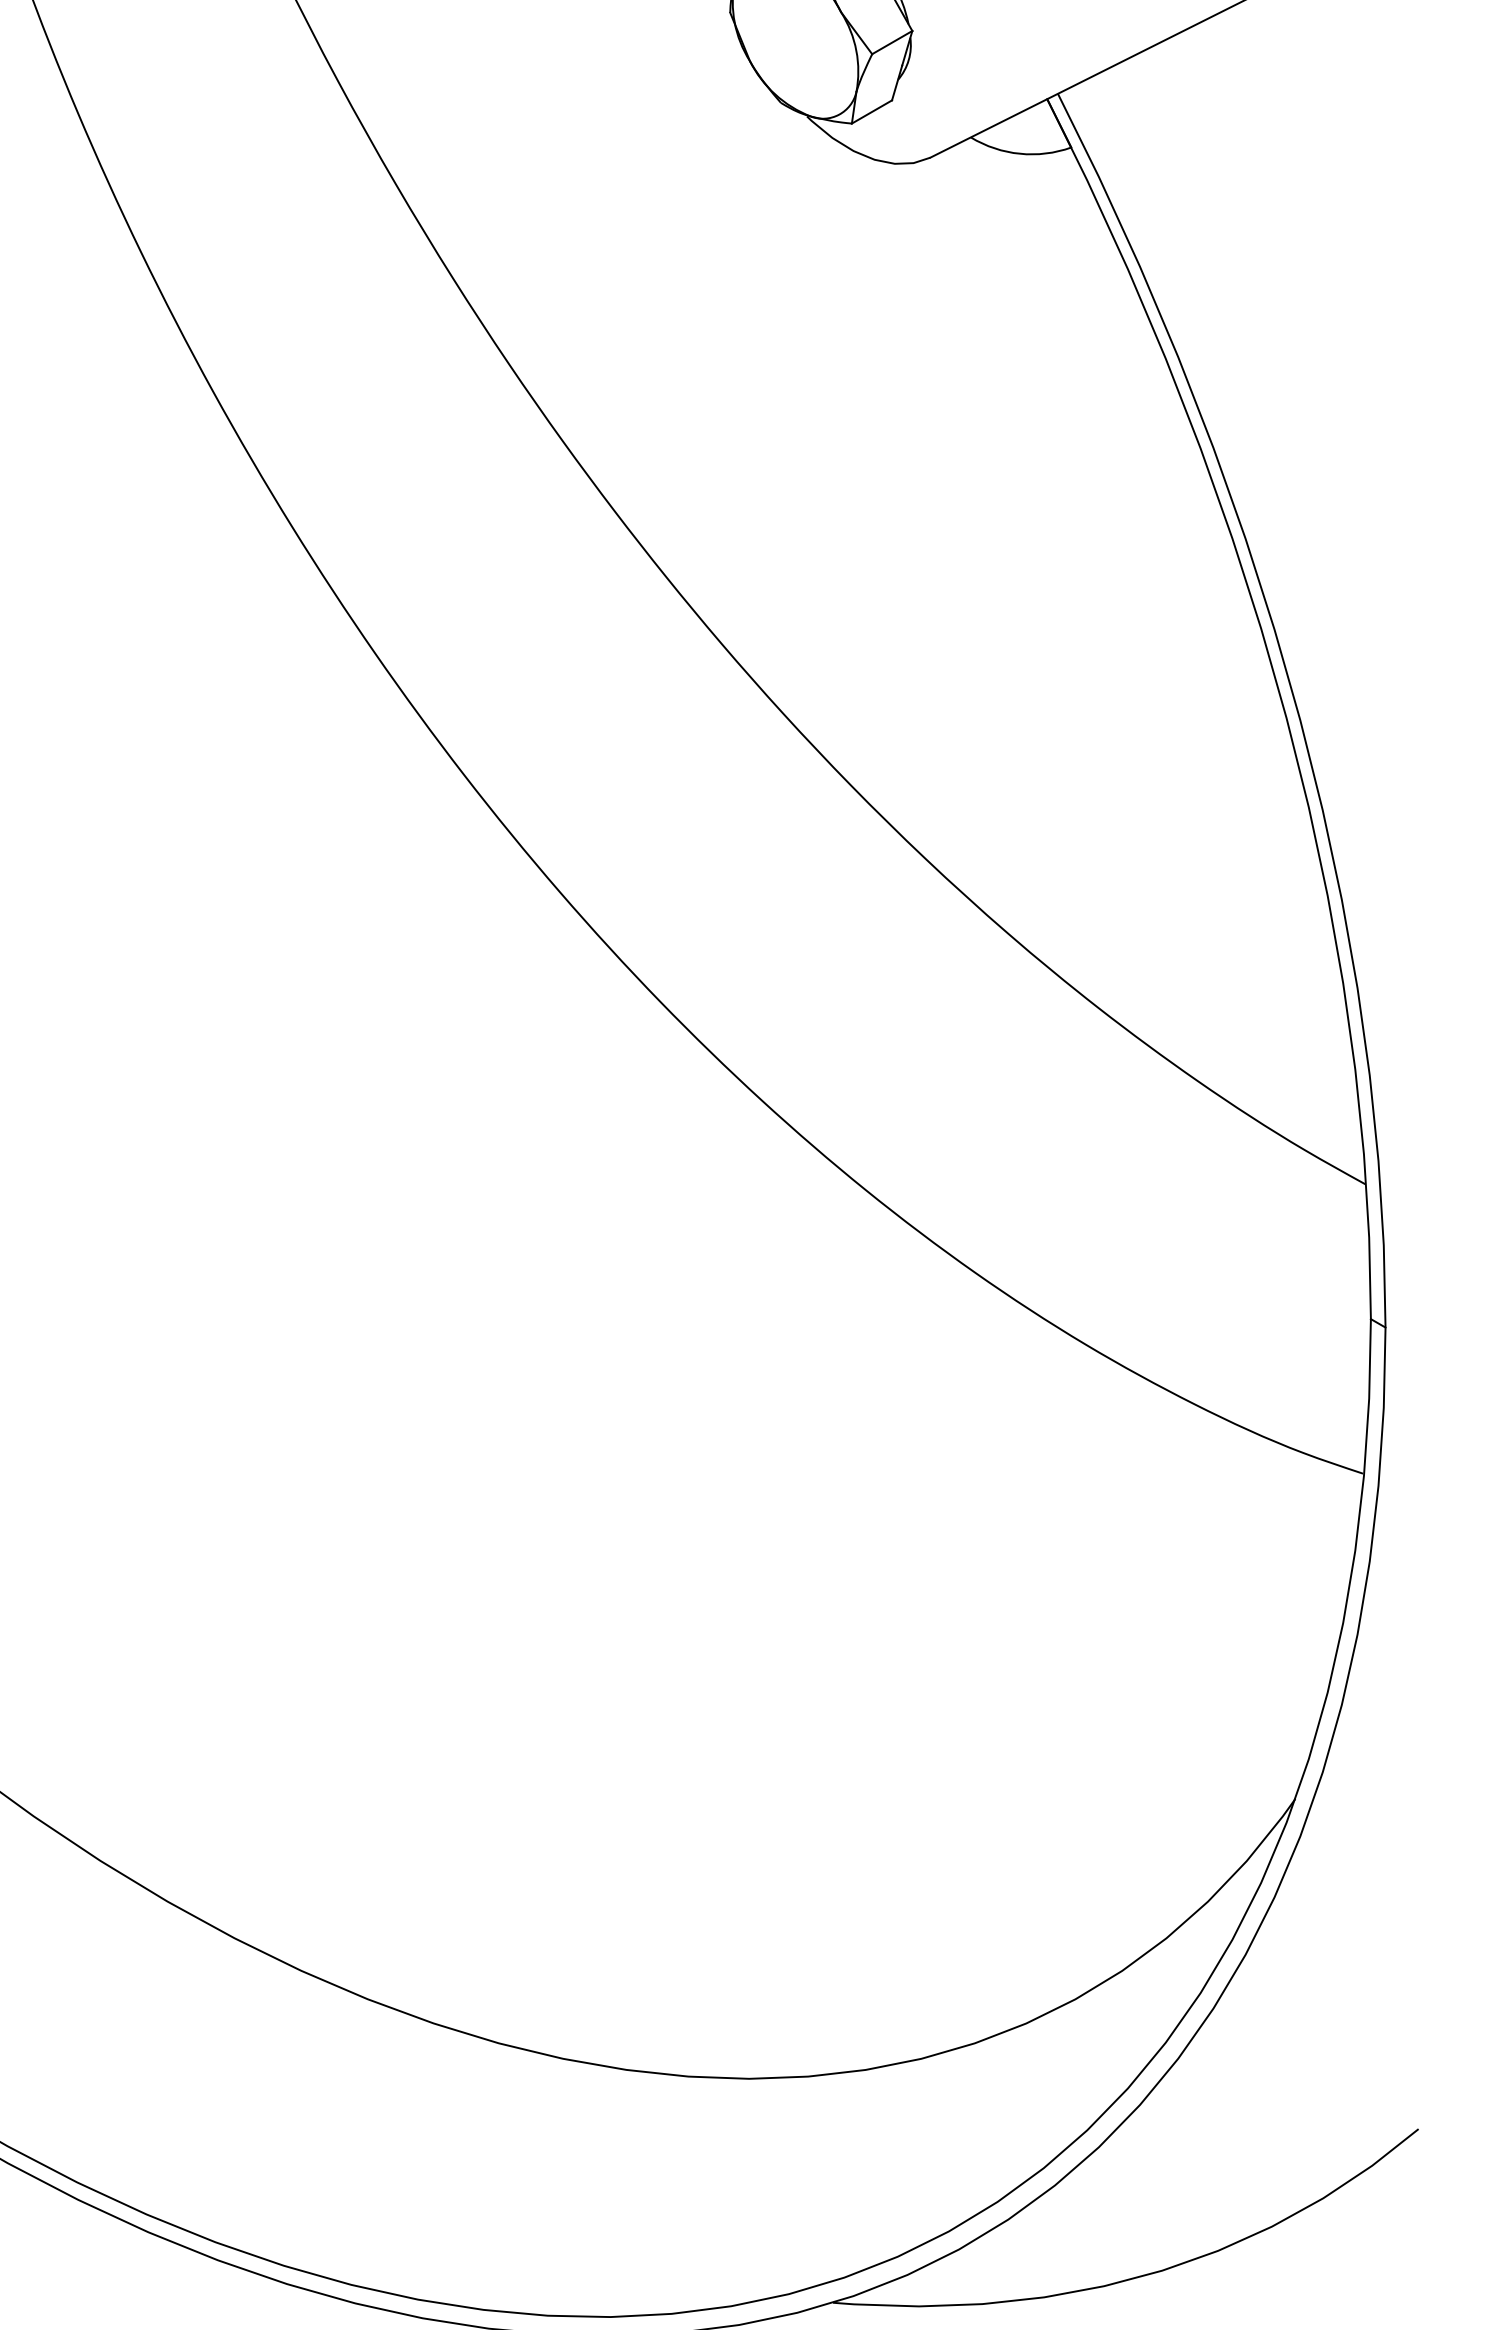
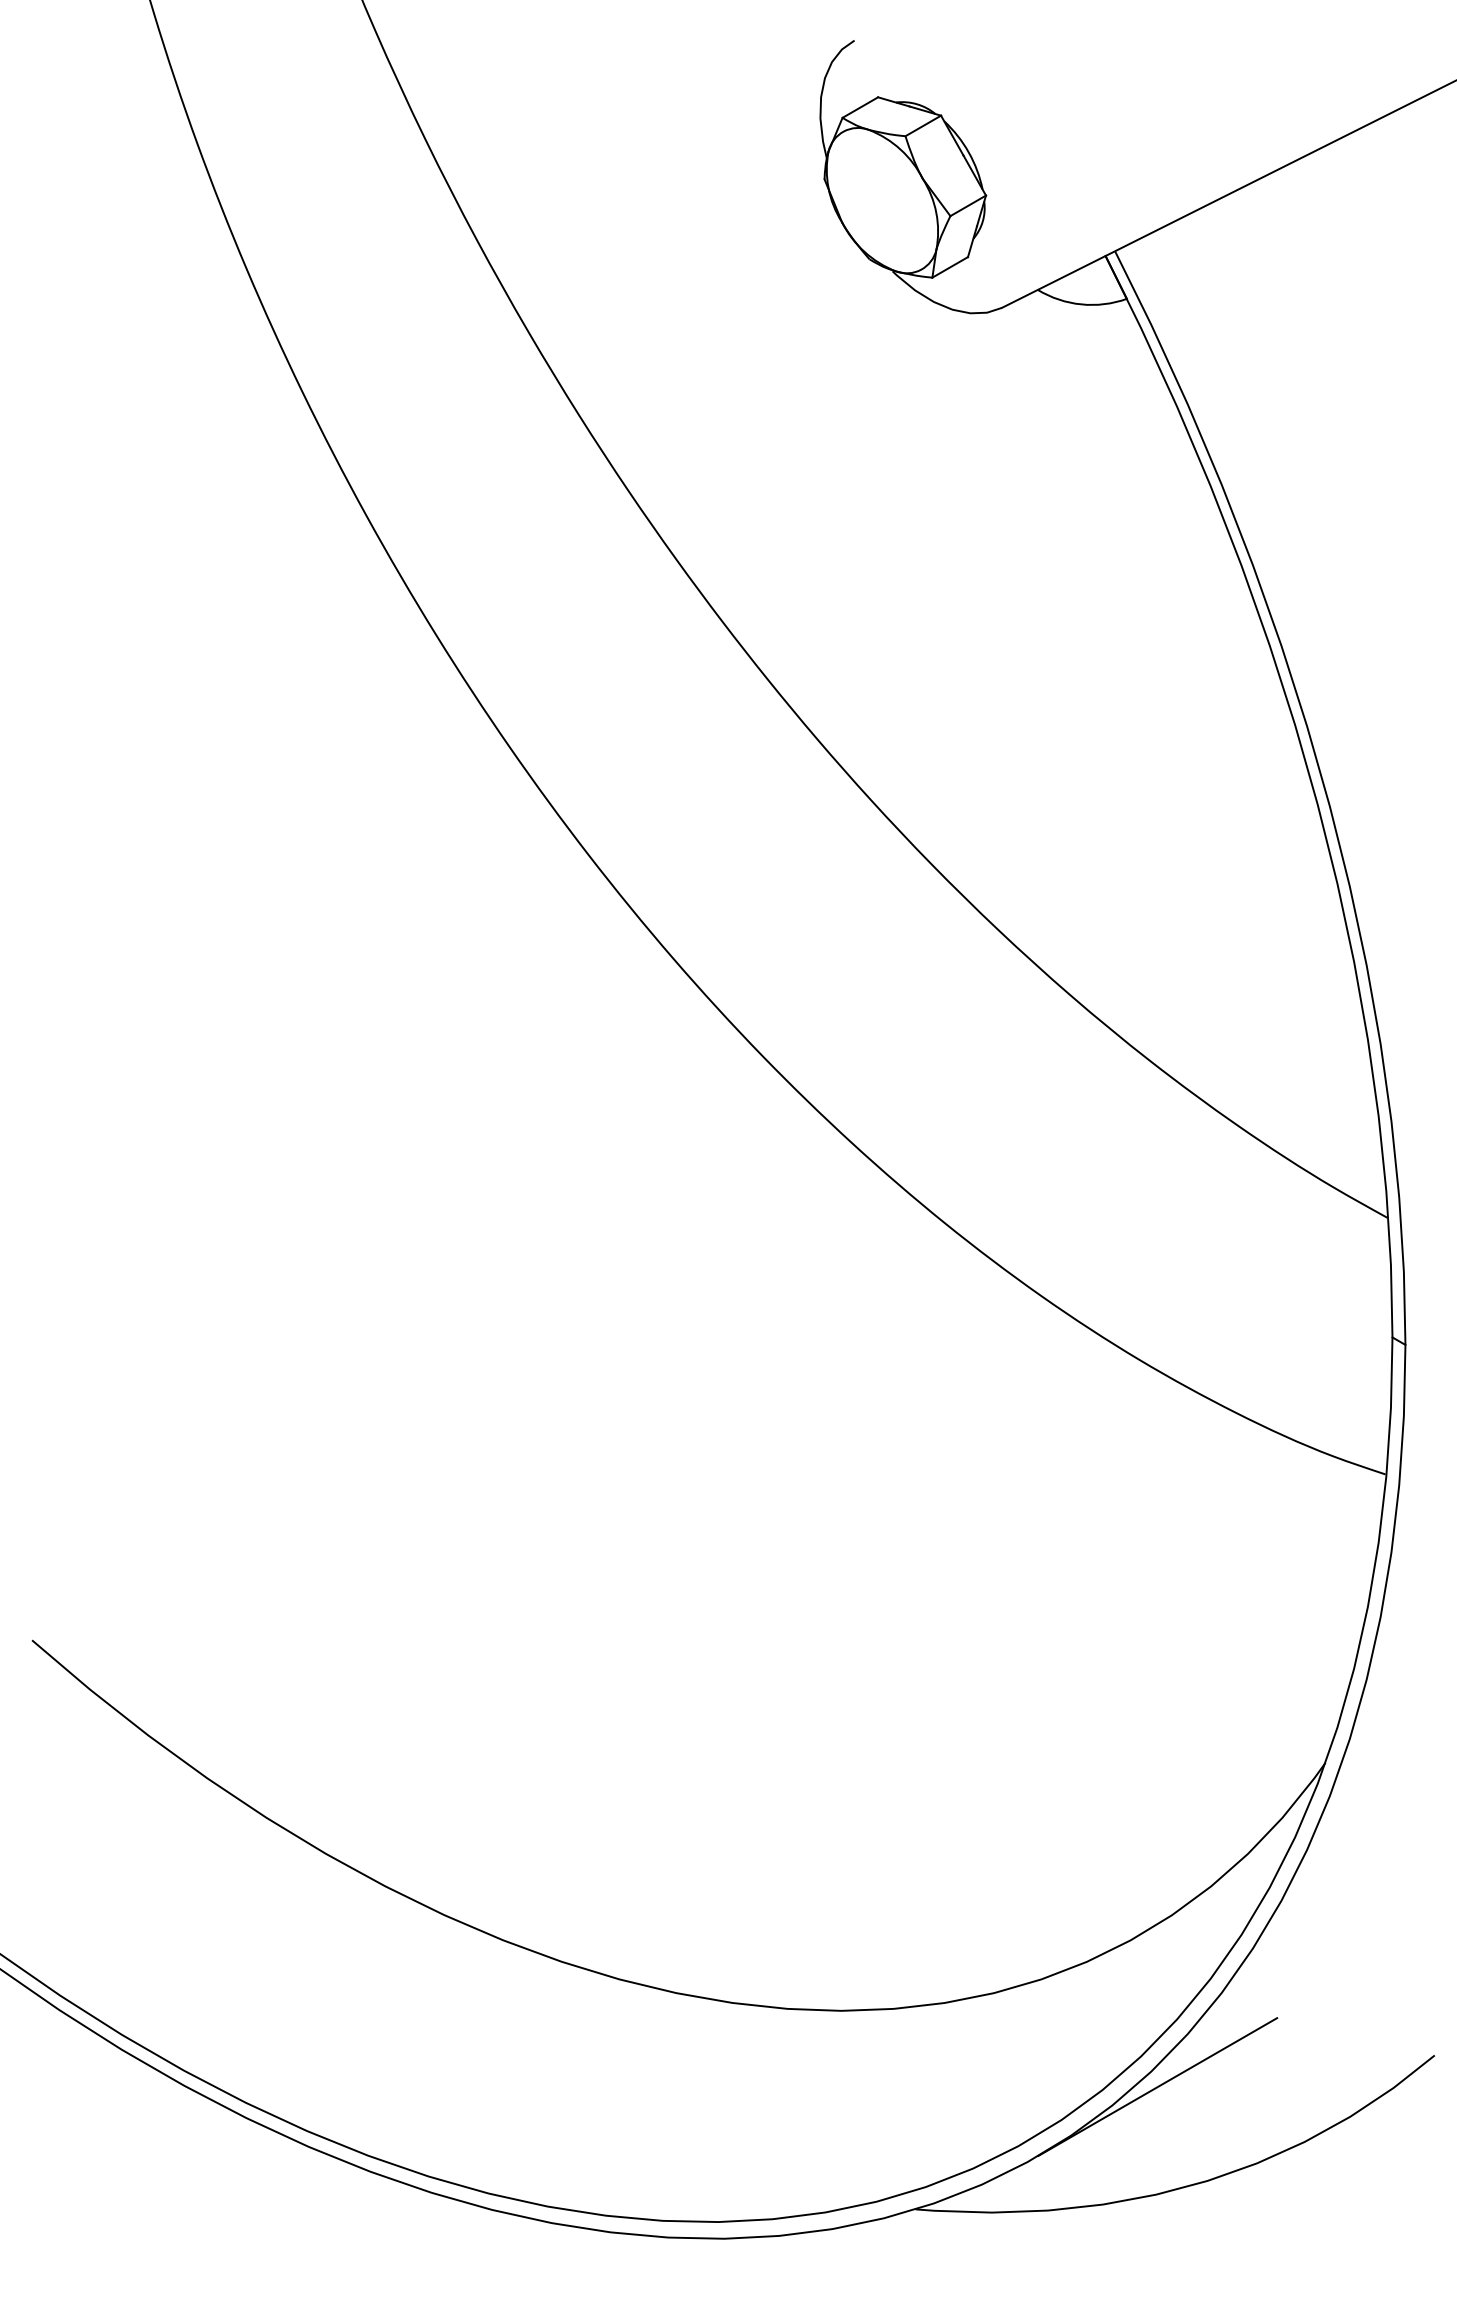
line: (1105, 2164) -> (1157, 2086), added

